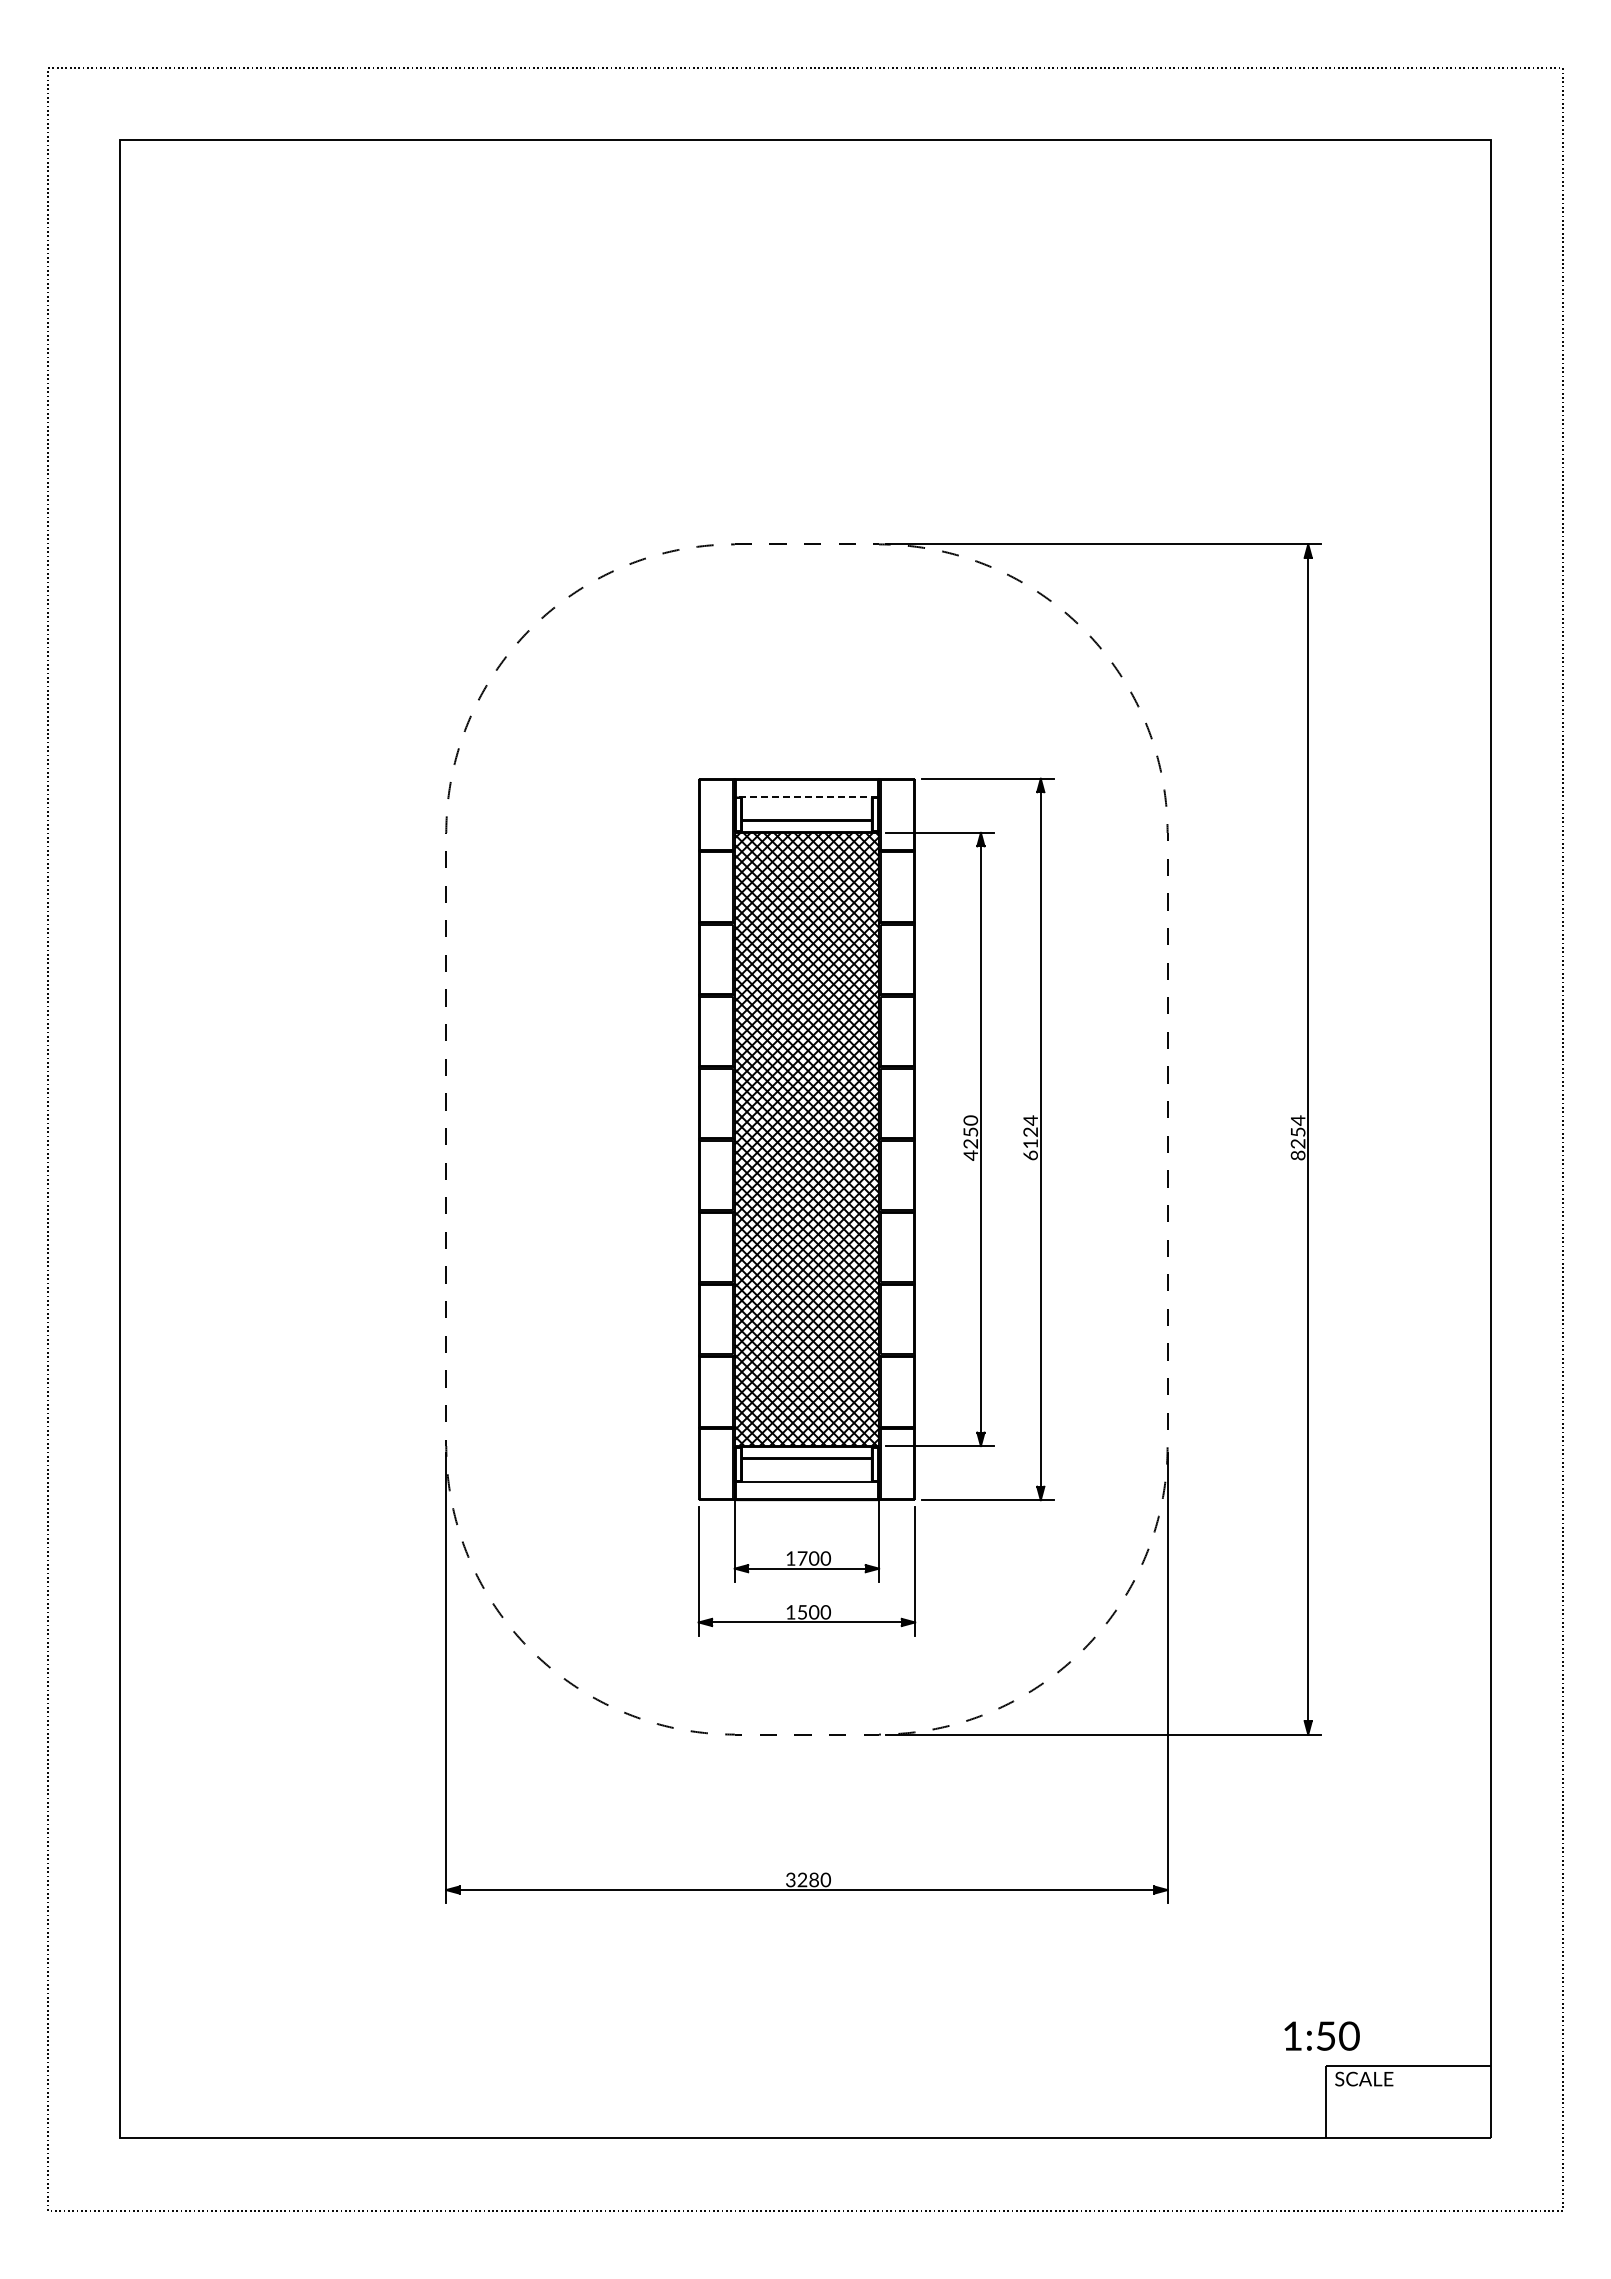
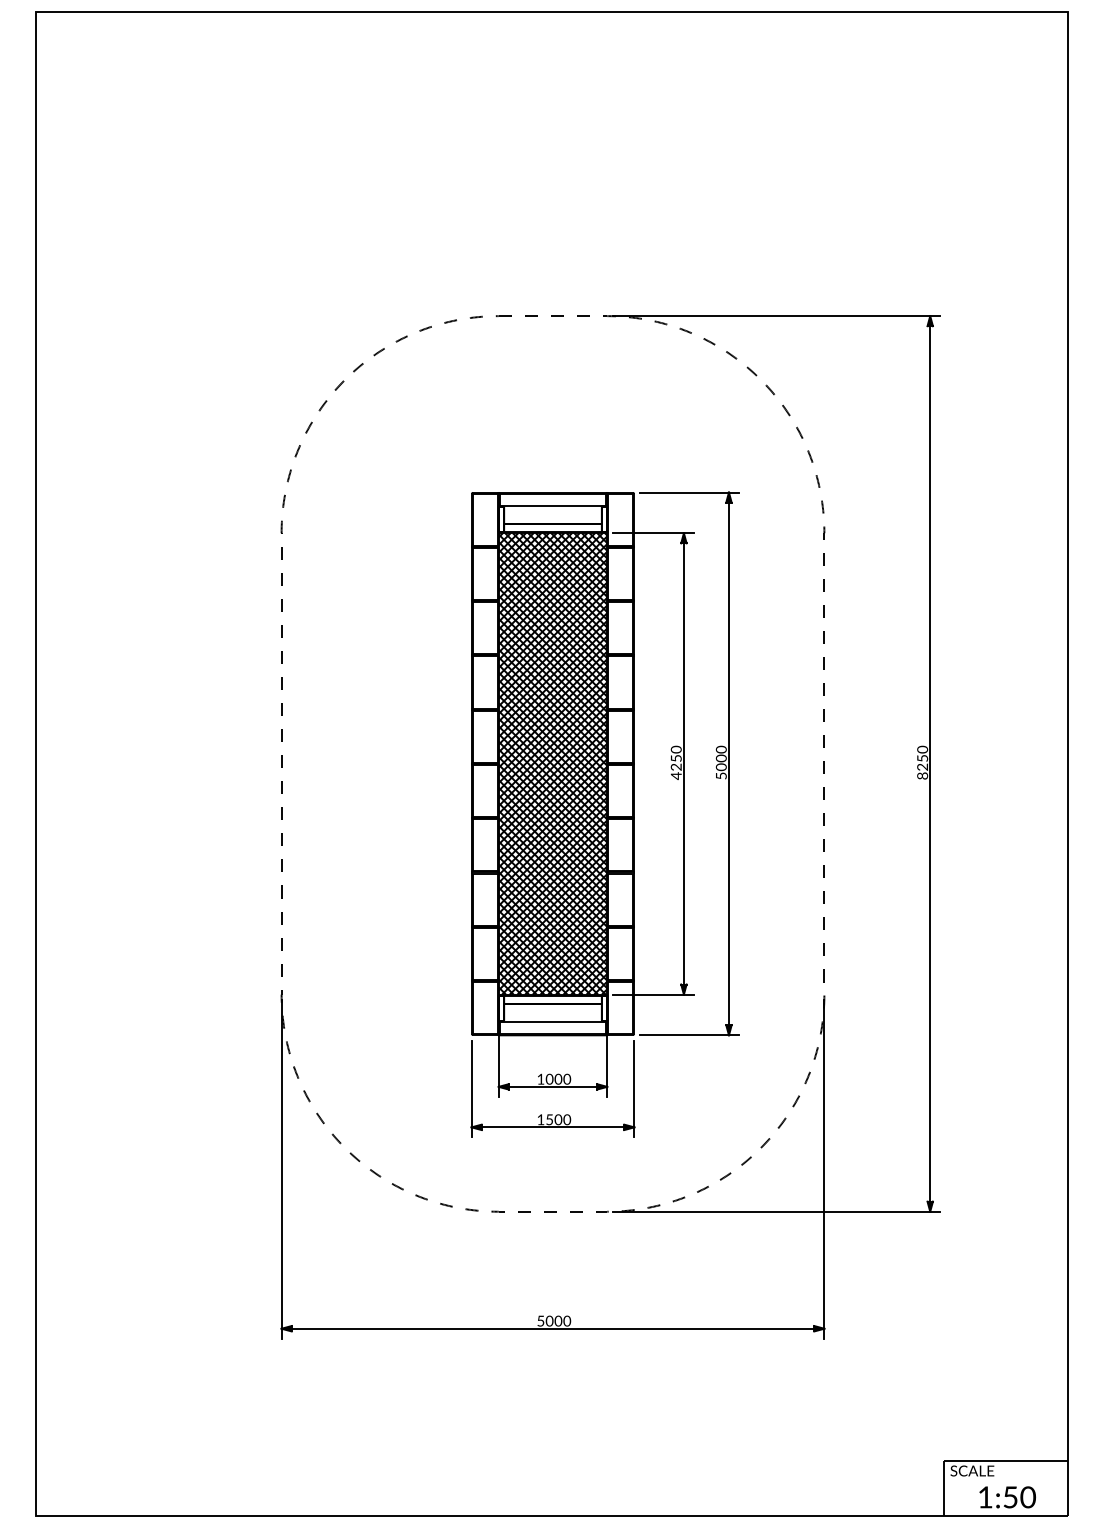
line: (806, 796) -> (552, 505), dashed -> solid
text: (1297, 1120) -> (922, 749), 8254 -> 8250
text: (1030, 1137) -> (721, 762), 6124 -> 5000
text: (802, 1558) -> (549, 1079), 1700 -> 1000
text: (802, 1879) -> (549, 1320), 3280 -> 5000
text: (1321, 2035) -> (1007, 1496), moved

